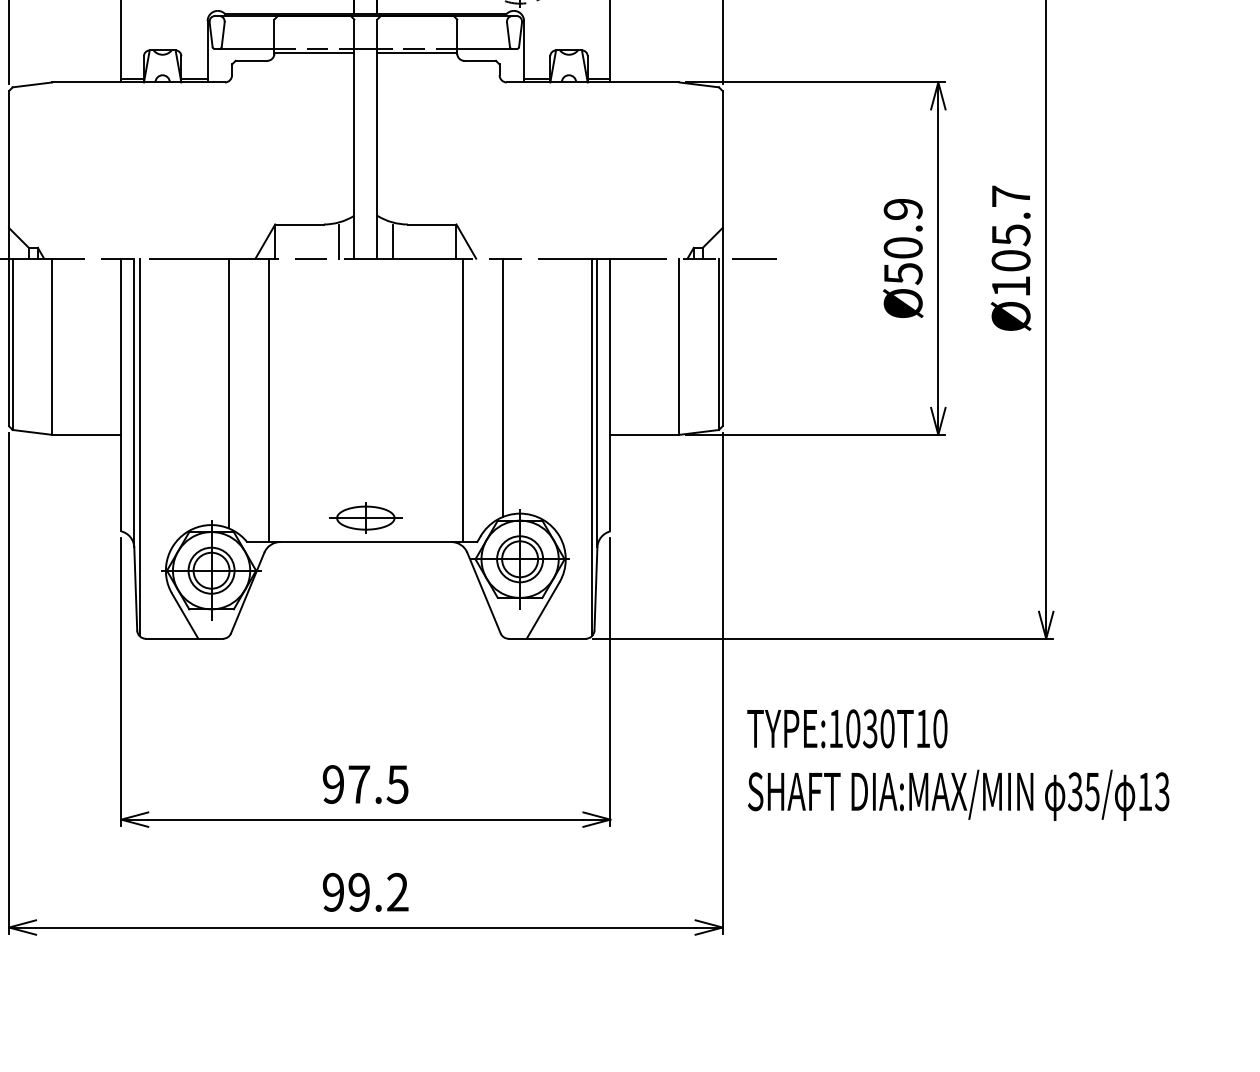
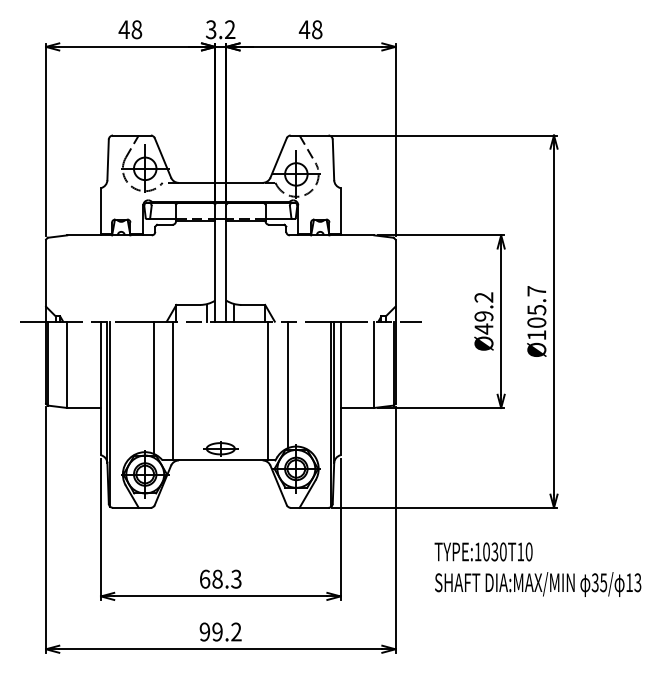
text: (902, 241) -> (483, 313), Ø50.9 -> Ø49.2
text: (957, 764) -> (537, 569), moved
text: (365, 783) -> (220, 578), 97.5 -> 68.3

